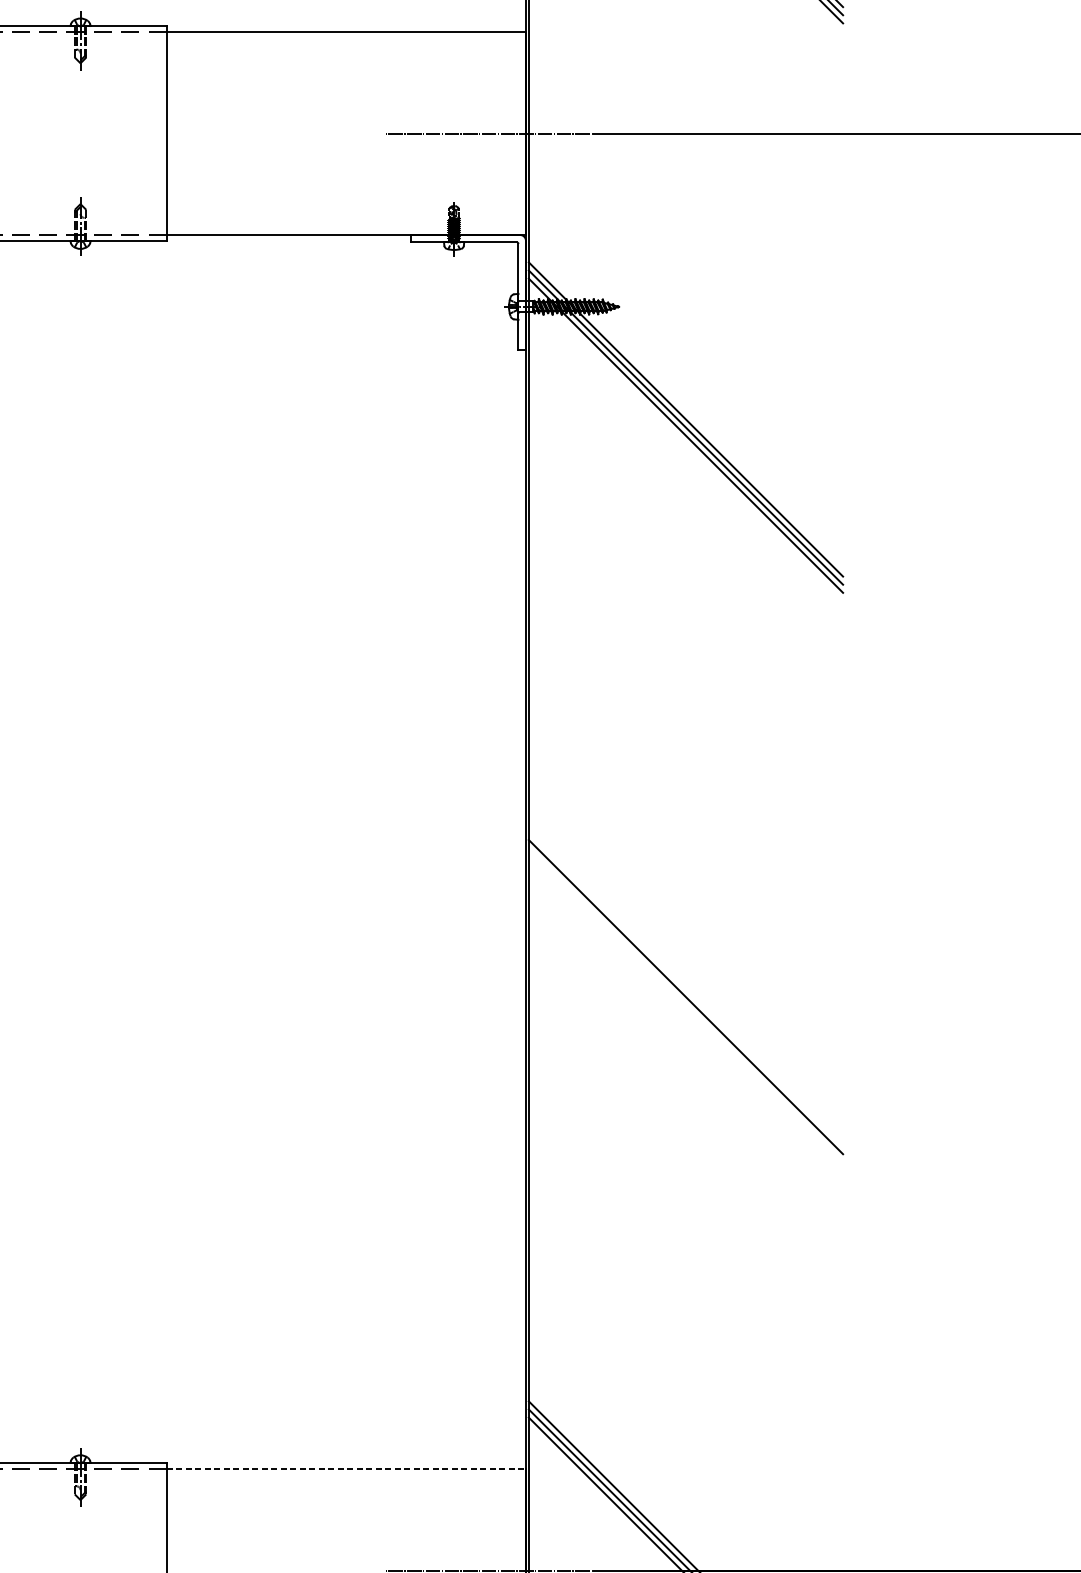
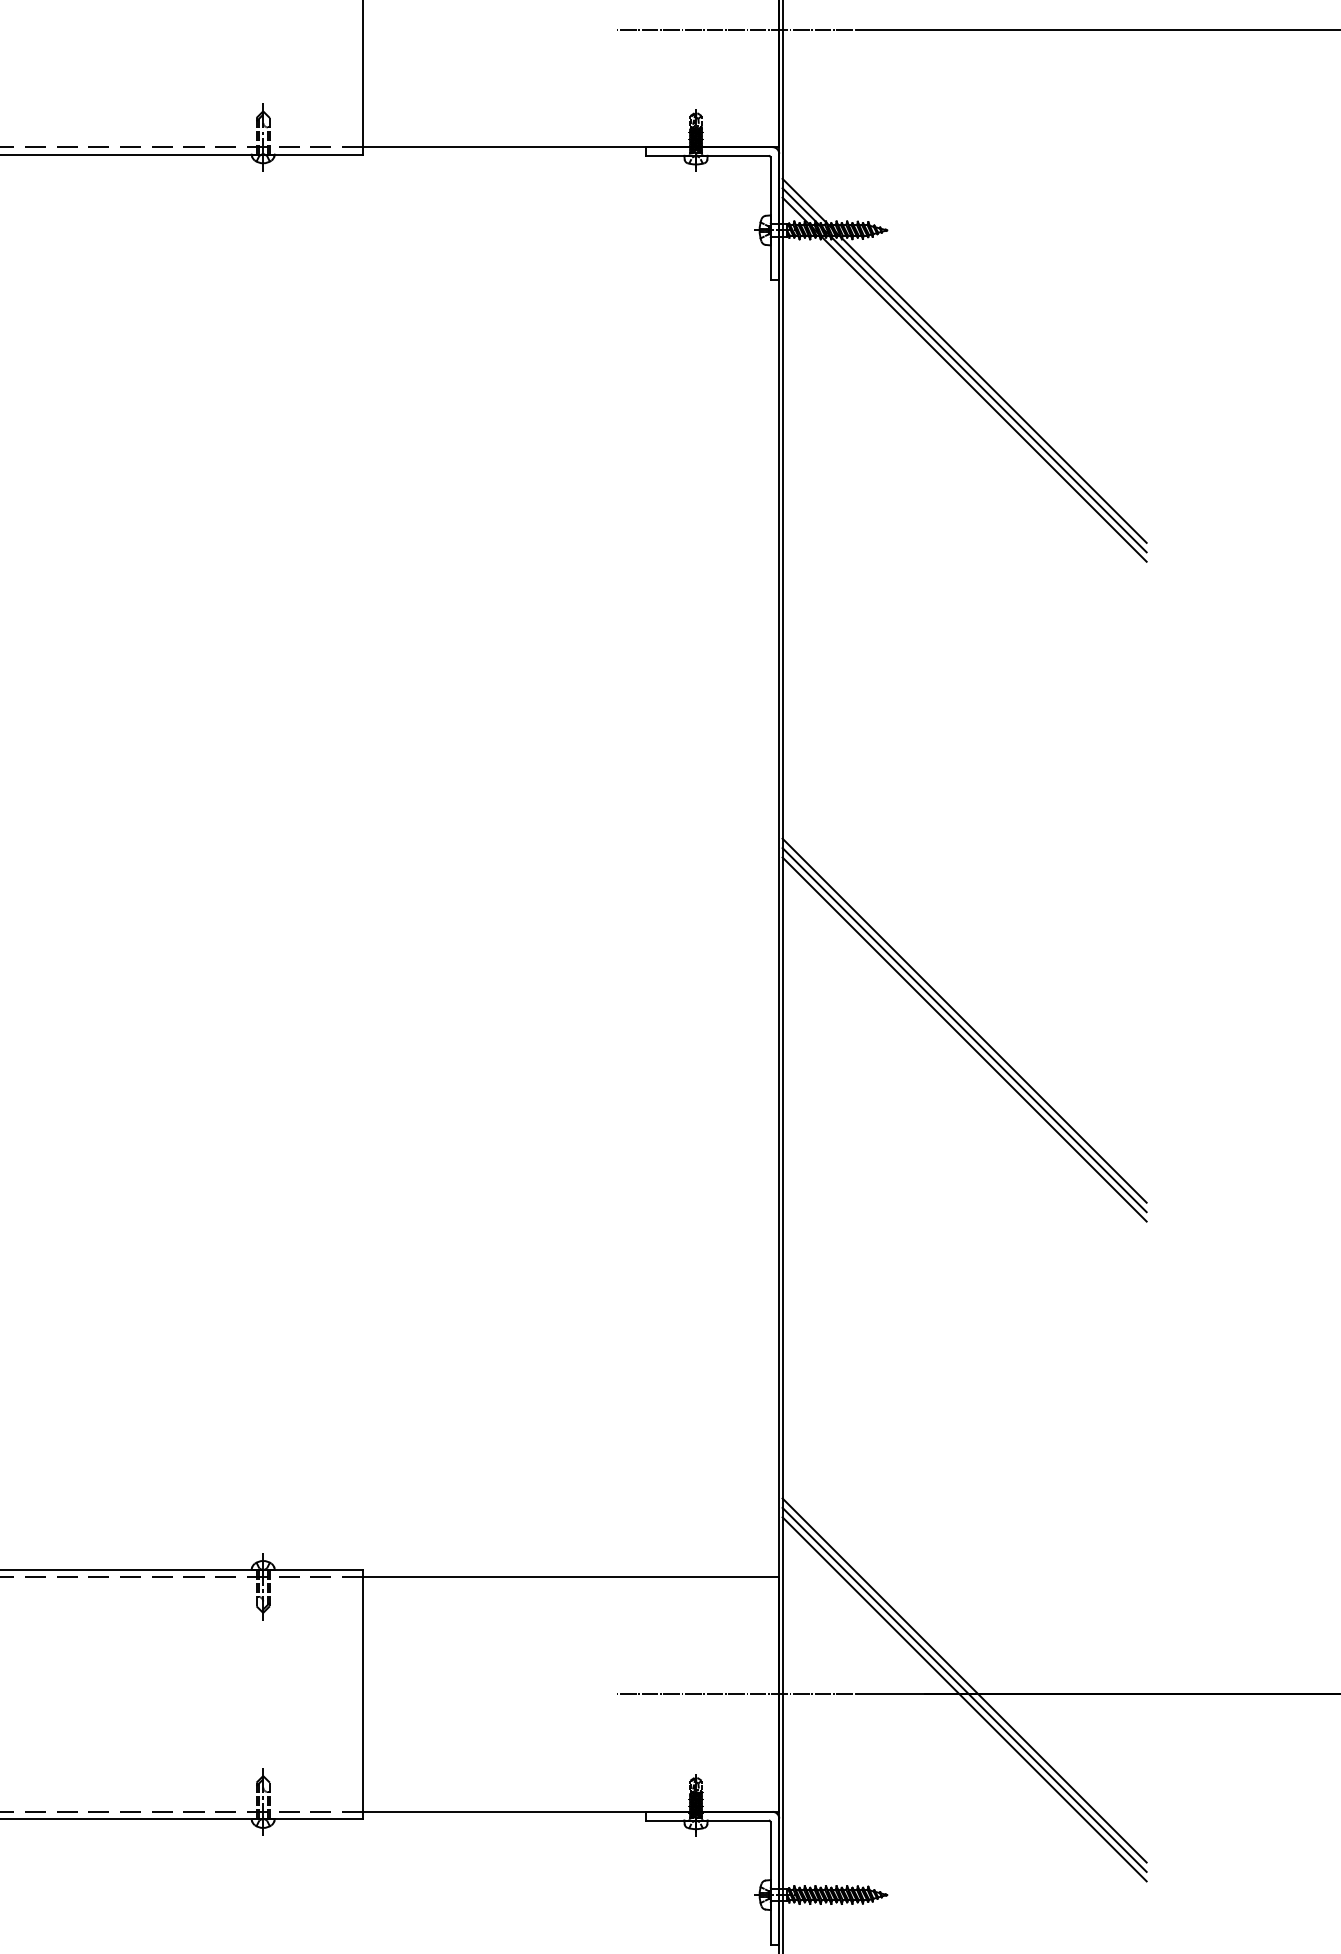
line: (685, 988) -> (964, 1020), added
line: (685, 1005) -> (964, 1039), added
line: (346, 1469) -> (571, 1577), dashed -> solid

